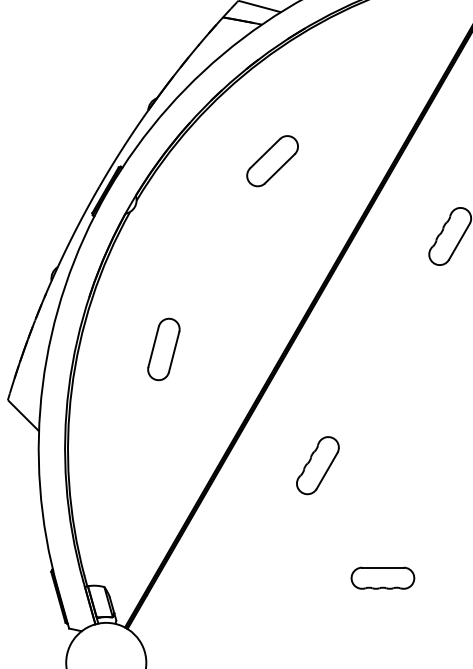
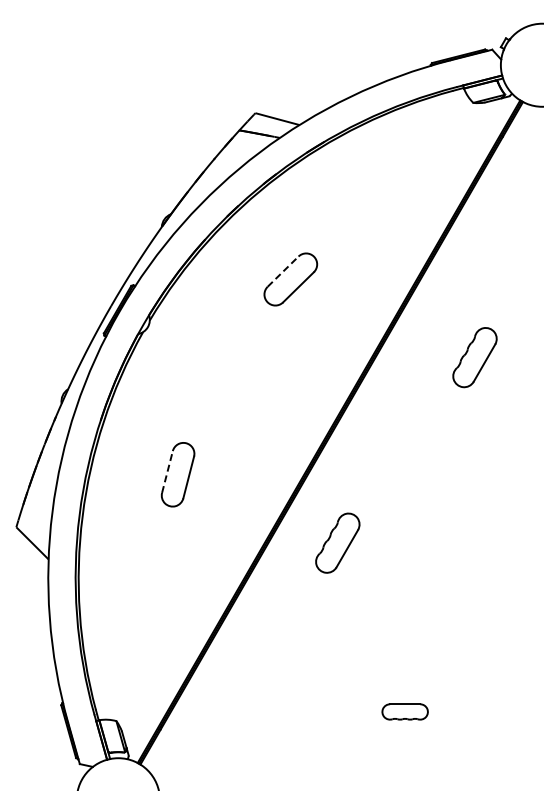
line: (265, 153) -> (283, 271), solid -> dashed
line: (153, 347) -> (167, 472), solid -> dashed
part: (317, 464) -> (337, 542), moved
part: (382, 577) -> (404, 711), size x0.7

